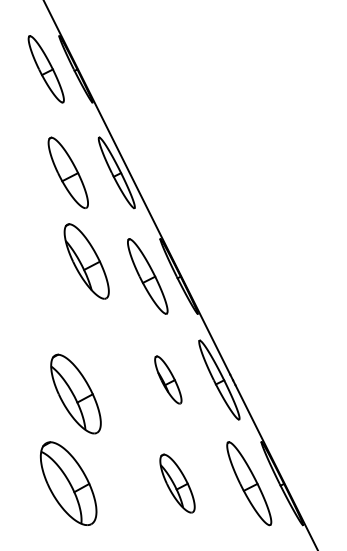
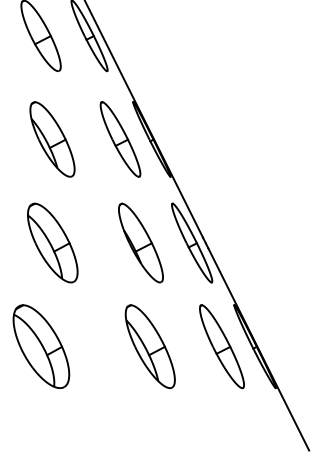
part: (86, 261) -> (52, 139), moved
part: (168, 379) -> (141, 242), size x1.67
part: (75, 393) -> (52, 242), moved
part: (177, 483) -> (150, 346), size x1.43

